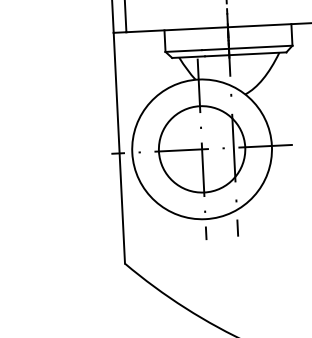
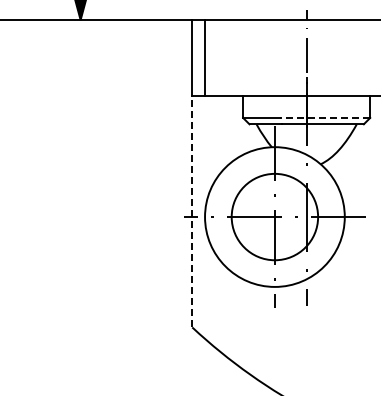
line: (246, 47) -> (324, 117), solid -> dashed
line: (119, 147) -> (192, 211), solid -> dashed

